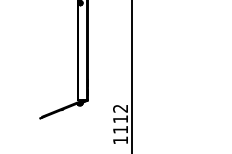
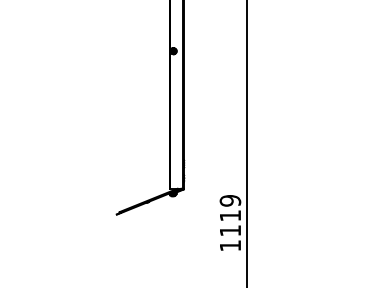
text: (120, 108) -> (230, 200), 1112 -> 1119

